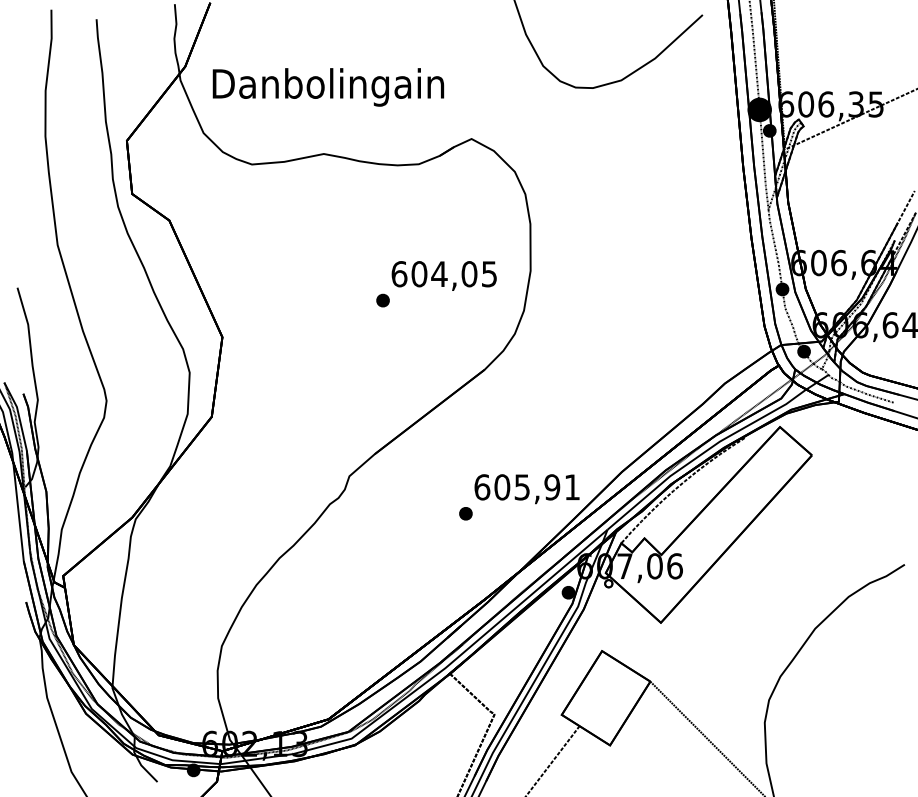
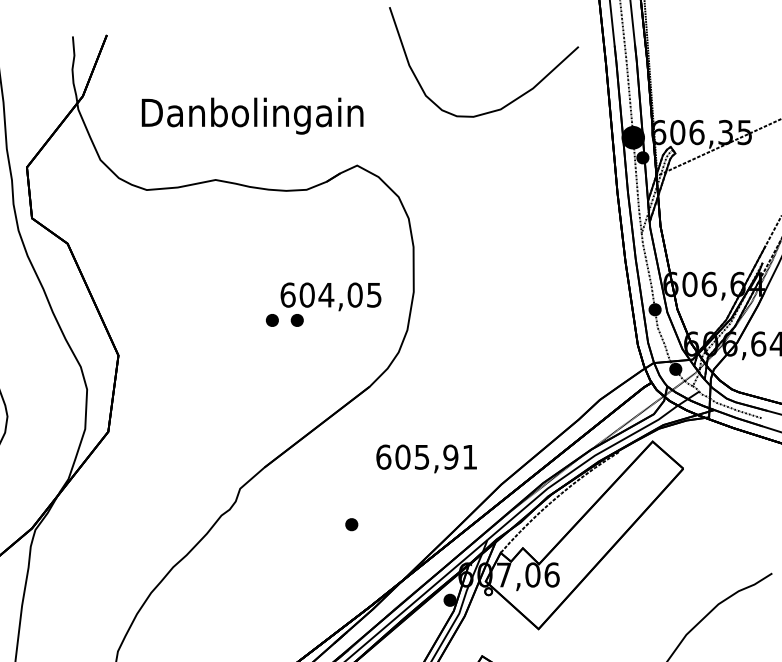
text: (328, 87) -> (252, 116), moved
part: (408, 300) -> (296, 320), added
text: (526, 489) -> (426, 459), moved

